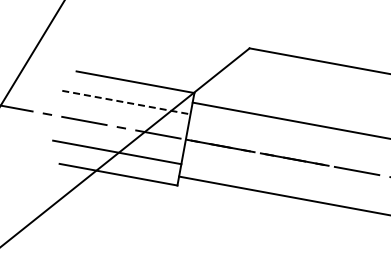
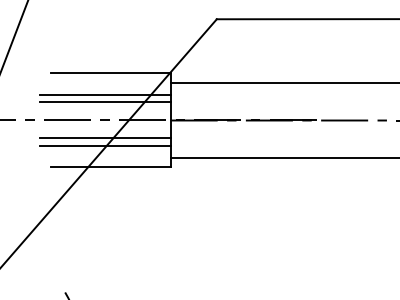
line: (126, 102) -> (105, 94), dashed -> solid
line: (125, 110) -> (105, 102), added
line: (118, 144) -> (105, 137), added

